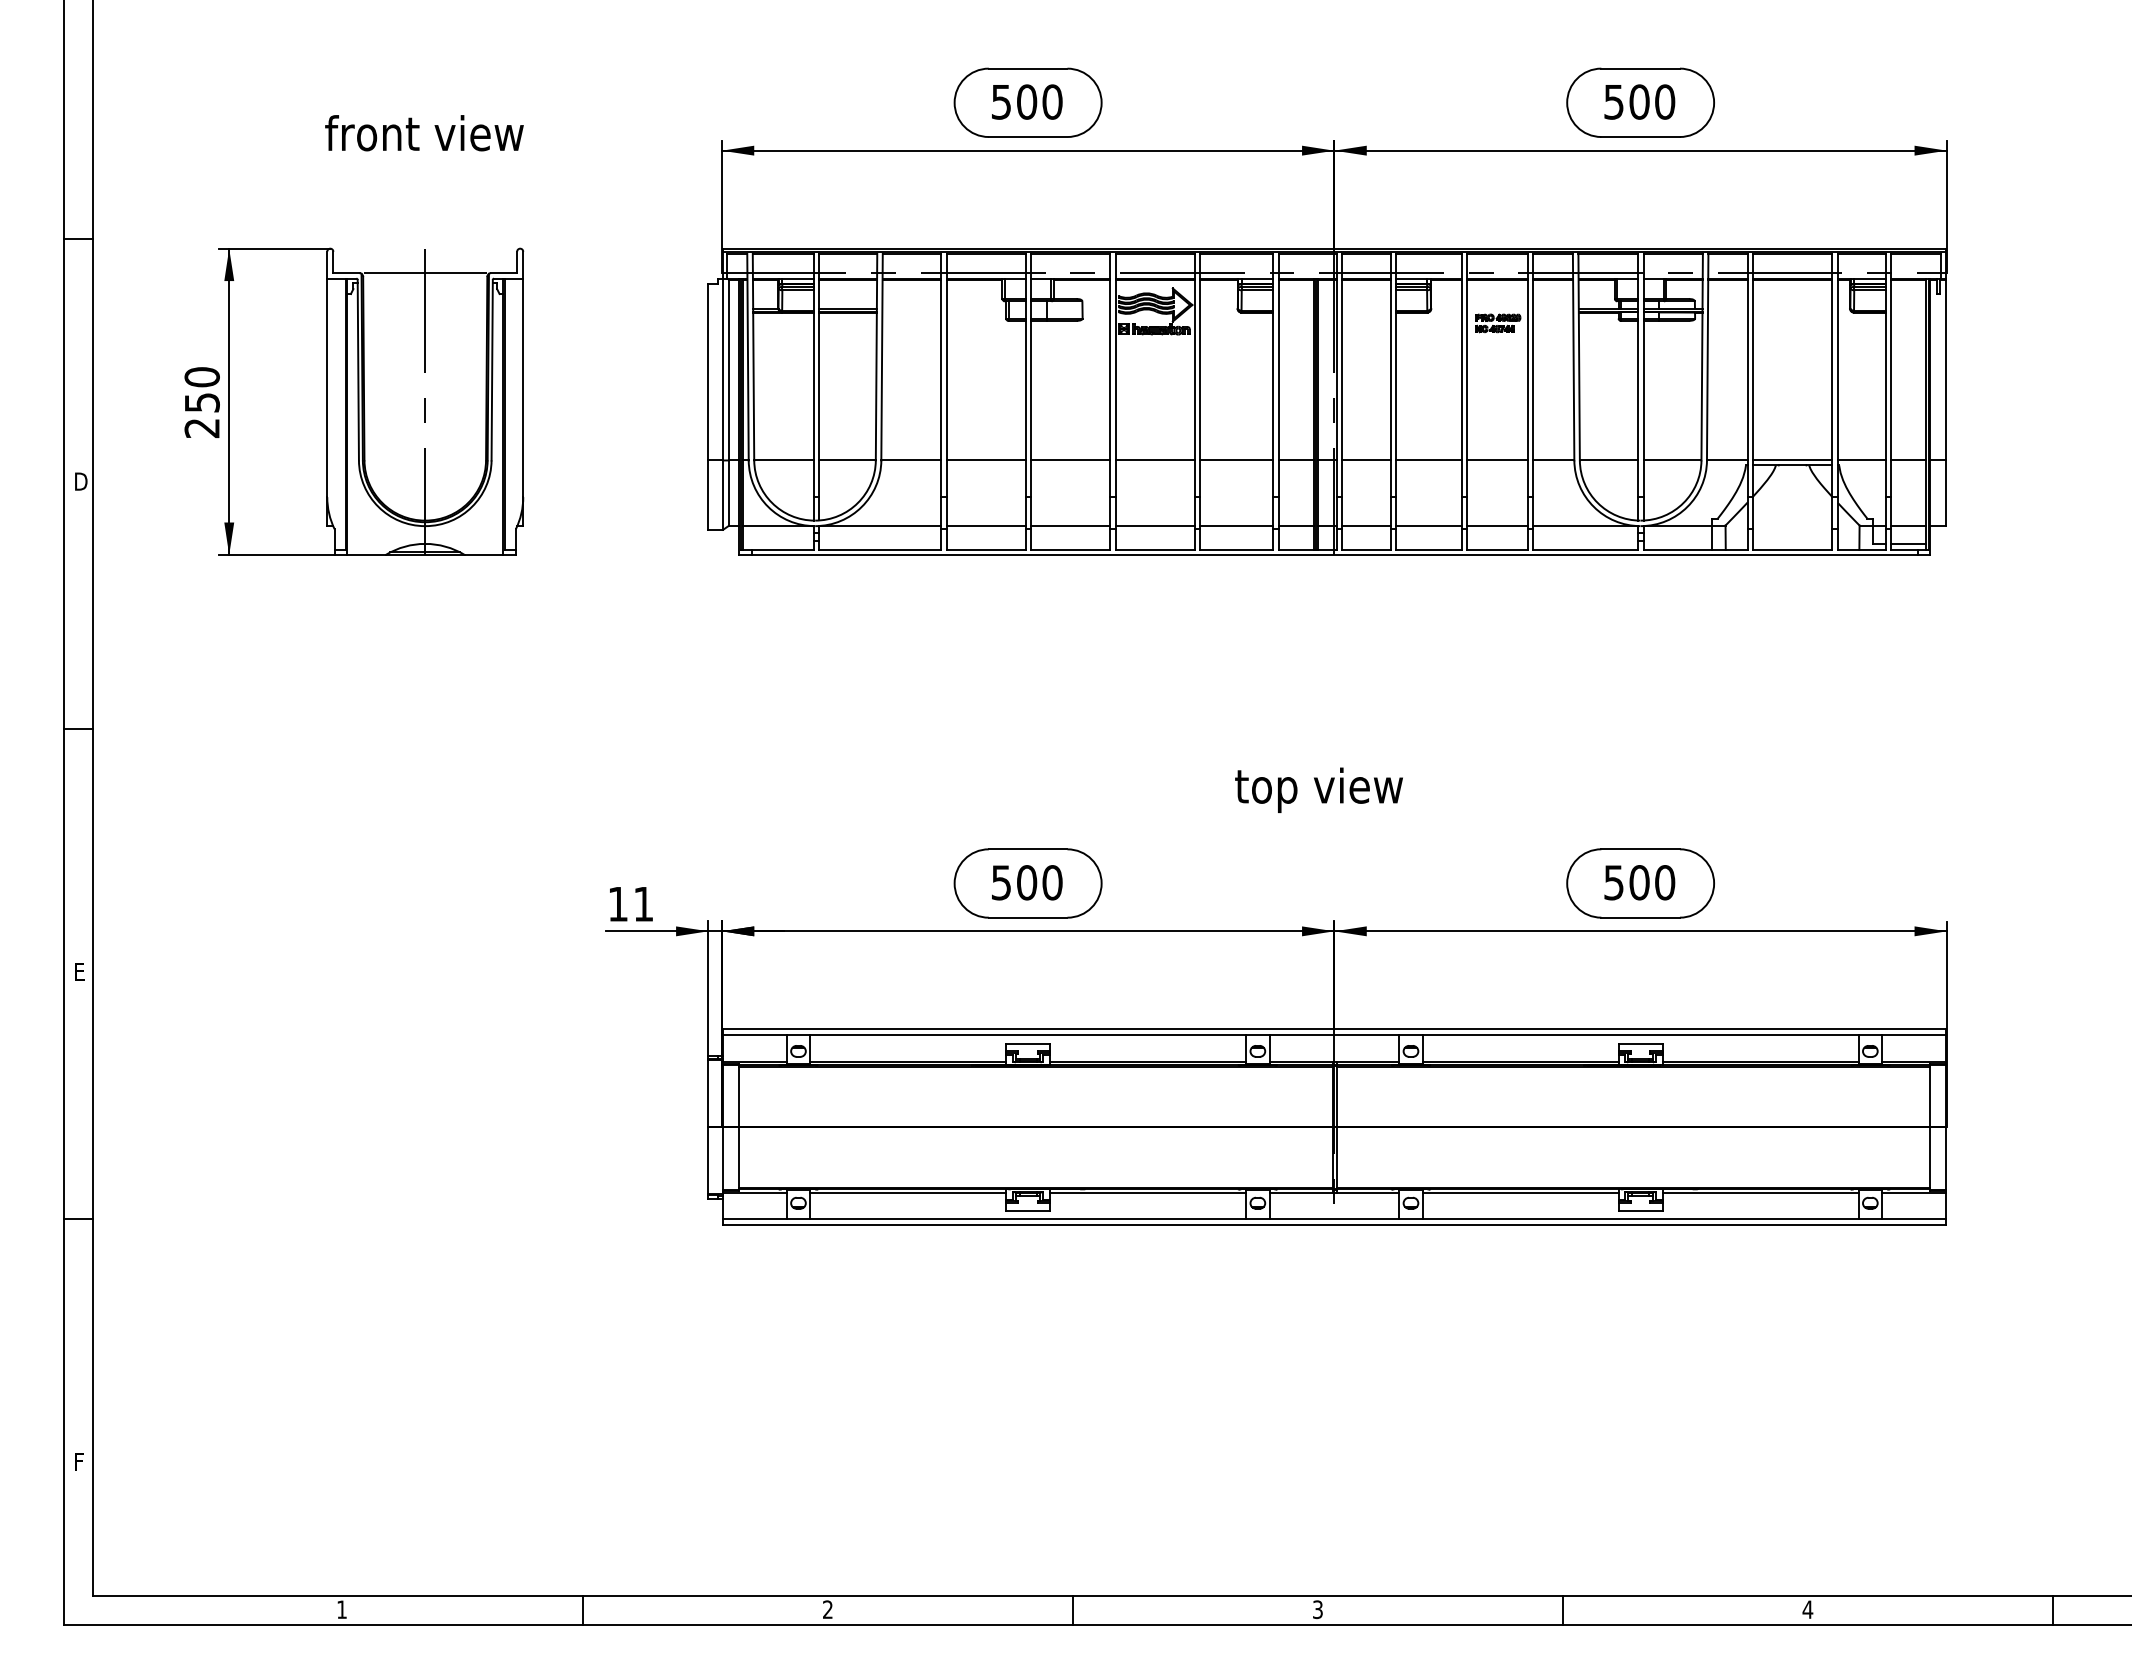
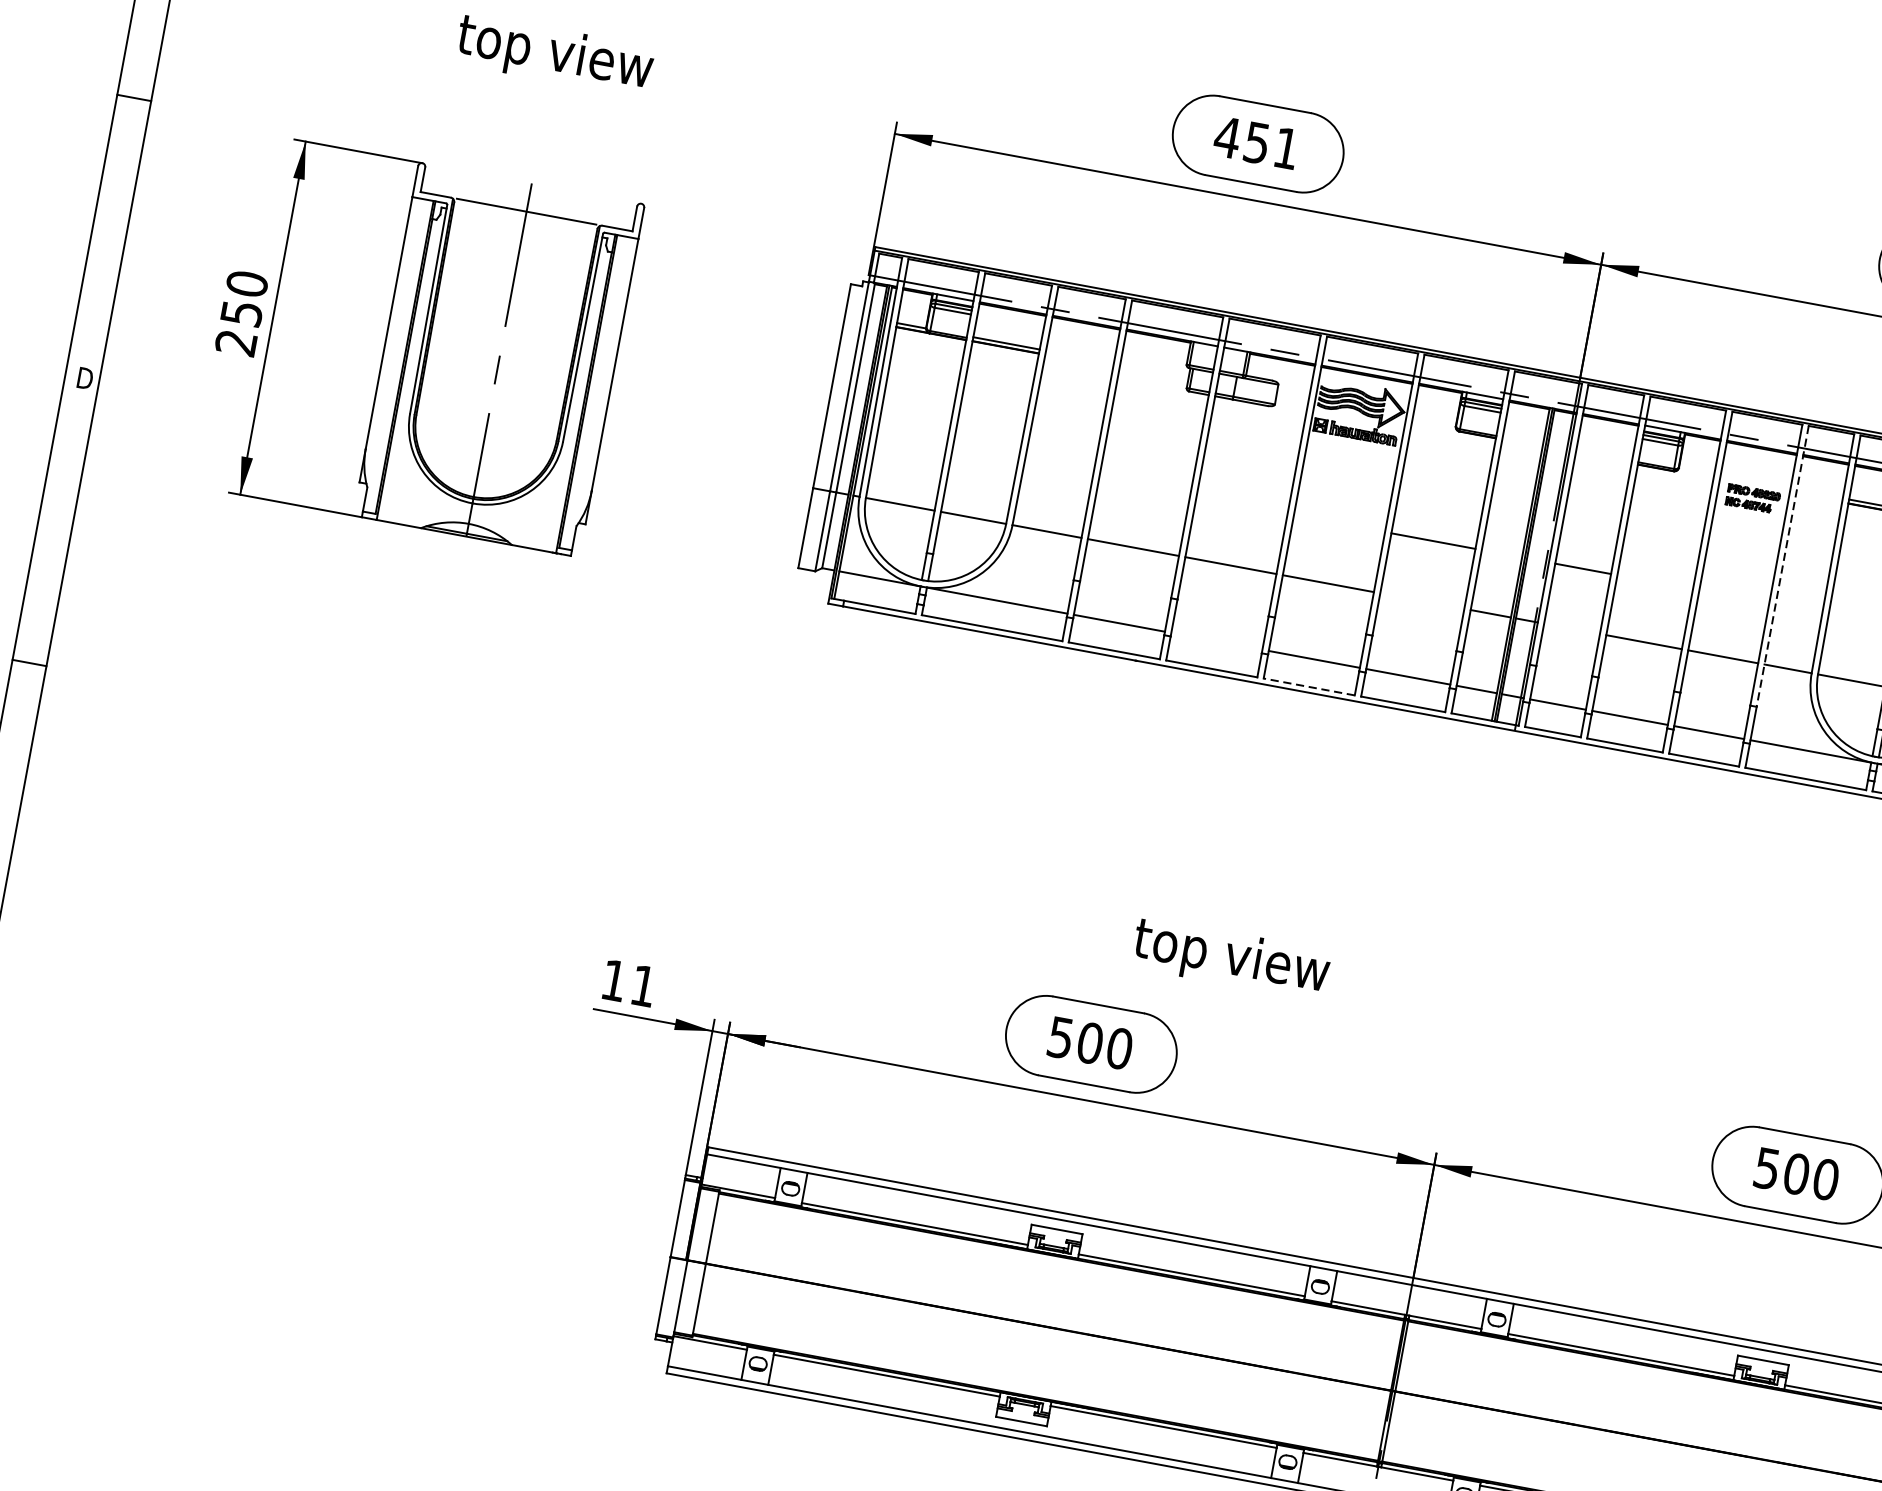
text: (1026, 101) -> (1256, 142), 500 -> 451
text: (424, 137) -> (554, 55), front view -> top view
line: (1533, 375) -> (1782, 566), solid -> dashed
line: (1236, 460) -> (1433, 541), moved
line: (1366, 460) -> (1583, 568), moved
line: (1070, 526) -> (1216, 641), removed
line: (1155, 550) -> (1309, 687), solid -> dashed
text: (1318, 789) -> (1230, 958), moved

